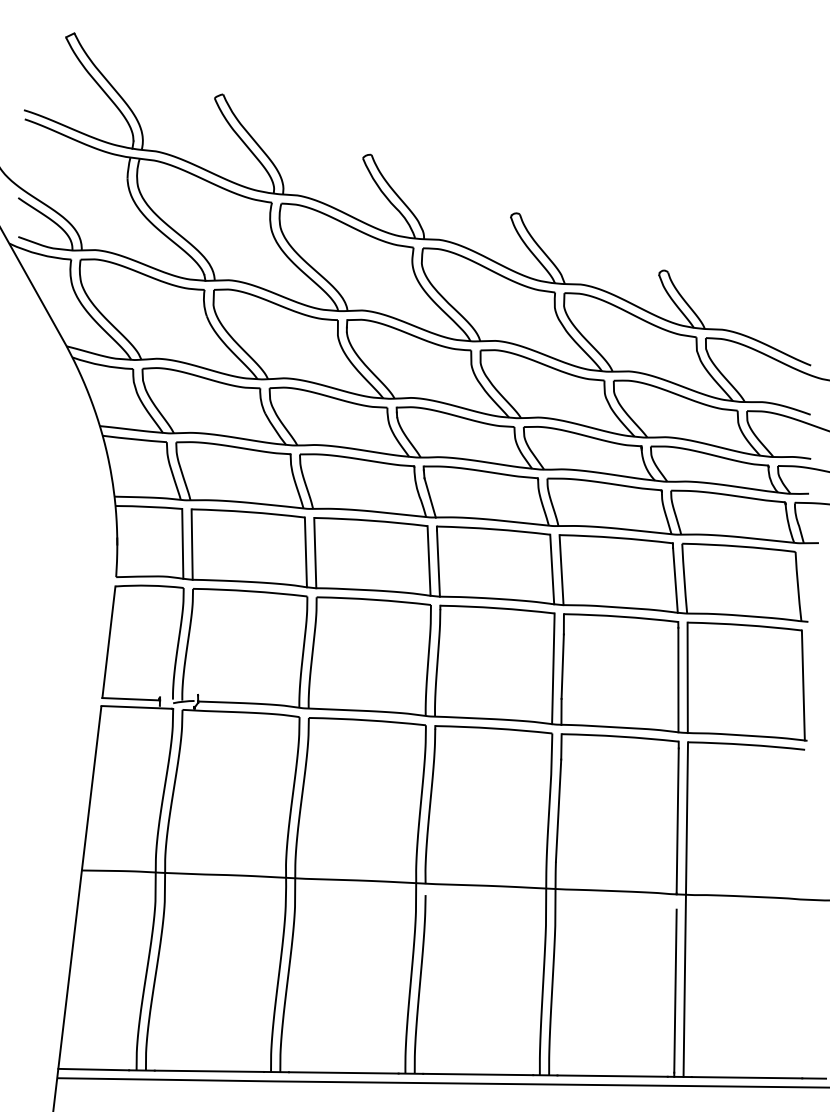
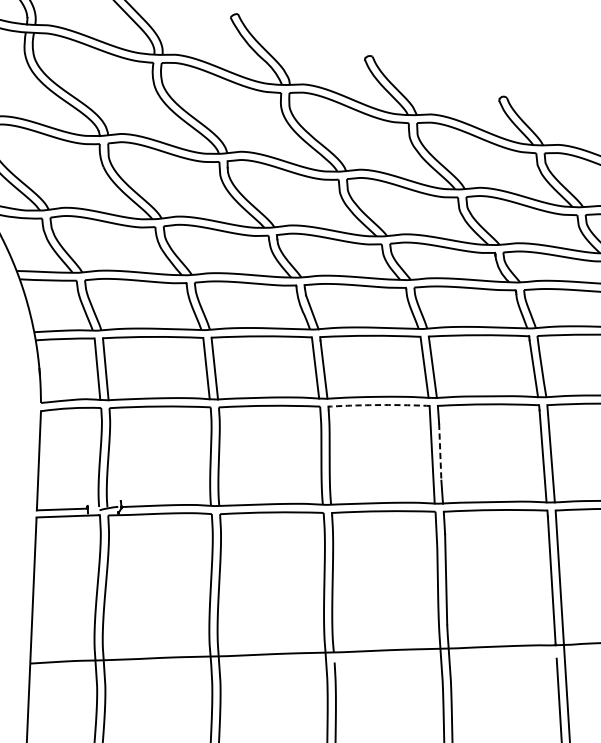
arc: (497, 608) -> (378, 405), solid -> dashed
line: (562, 667) -> (440, 452), solid -> dashed

